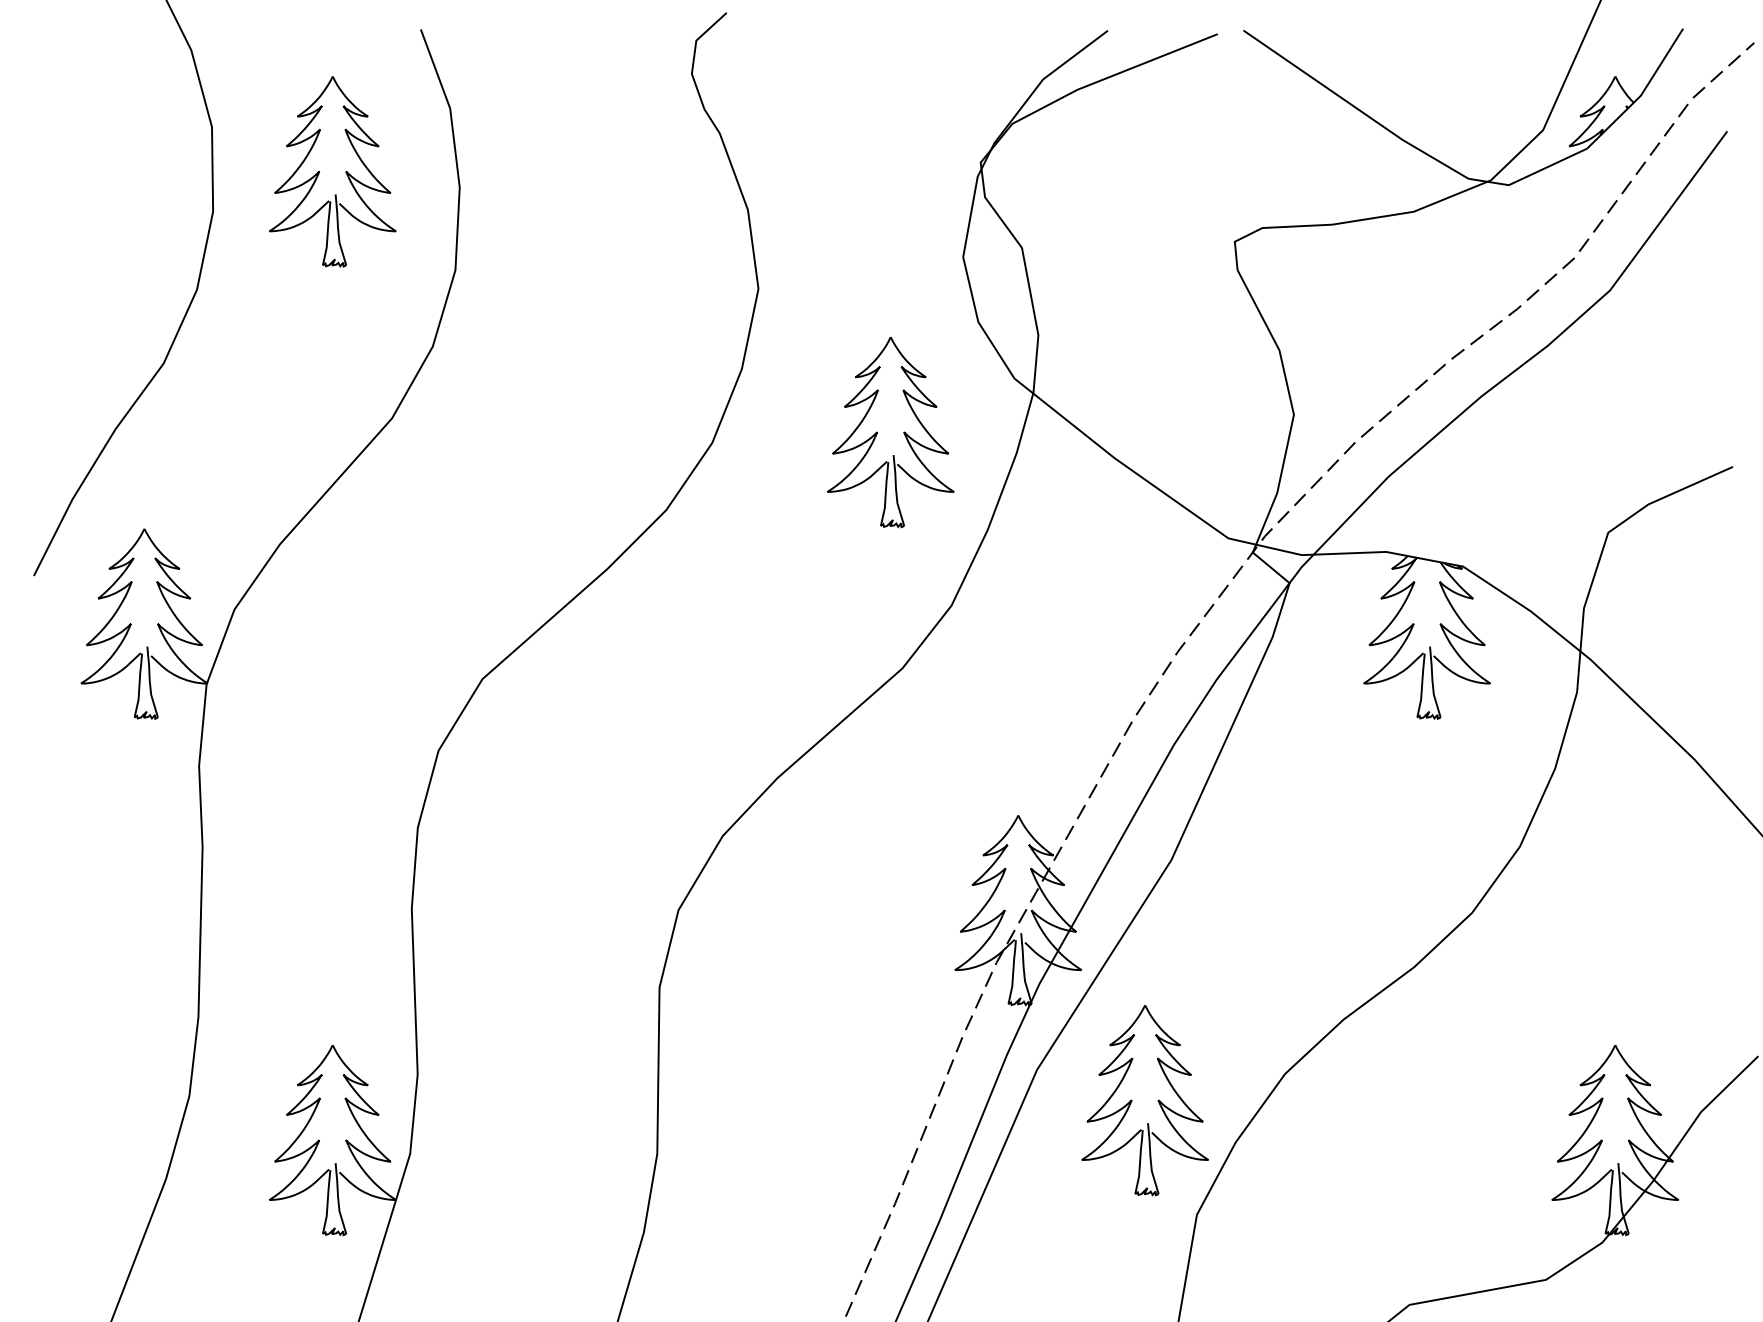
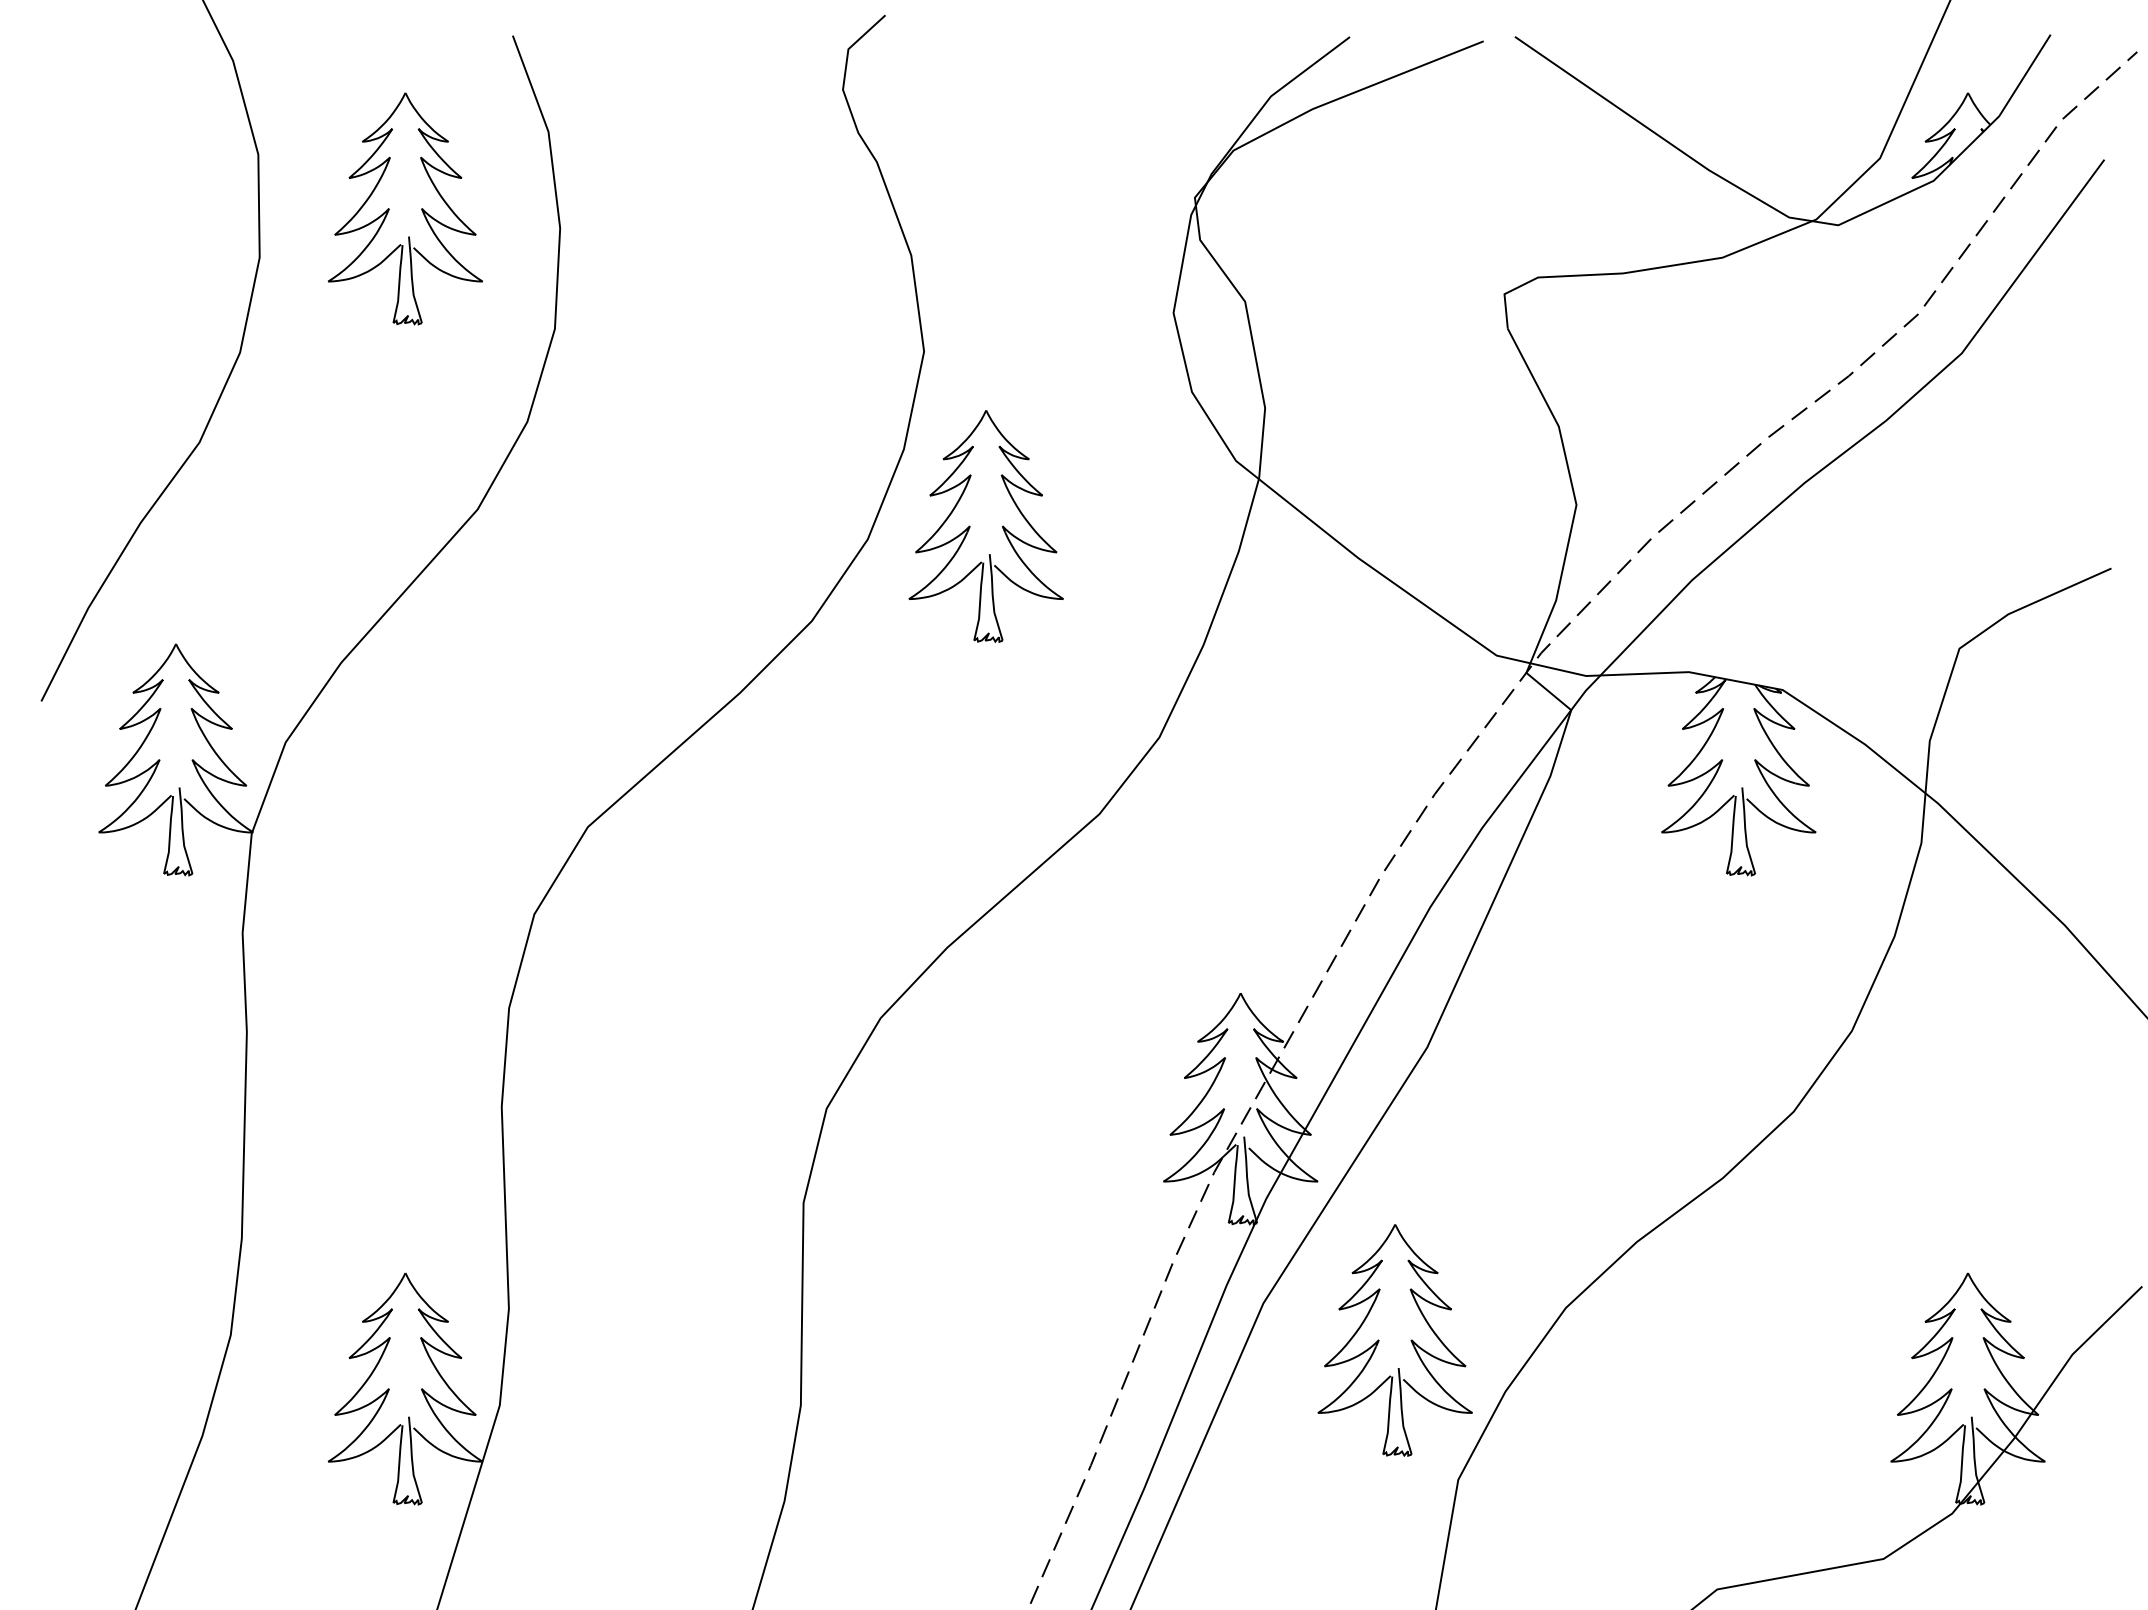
part: (877, 432) -> (970, 526), moved

